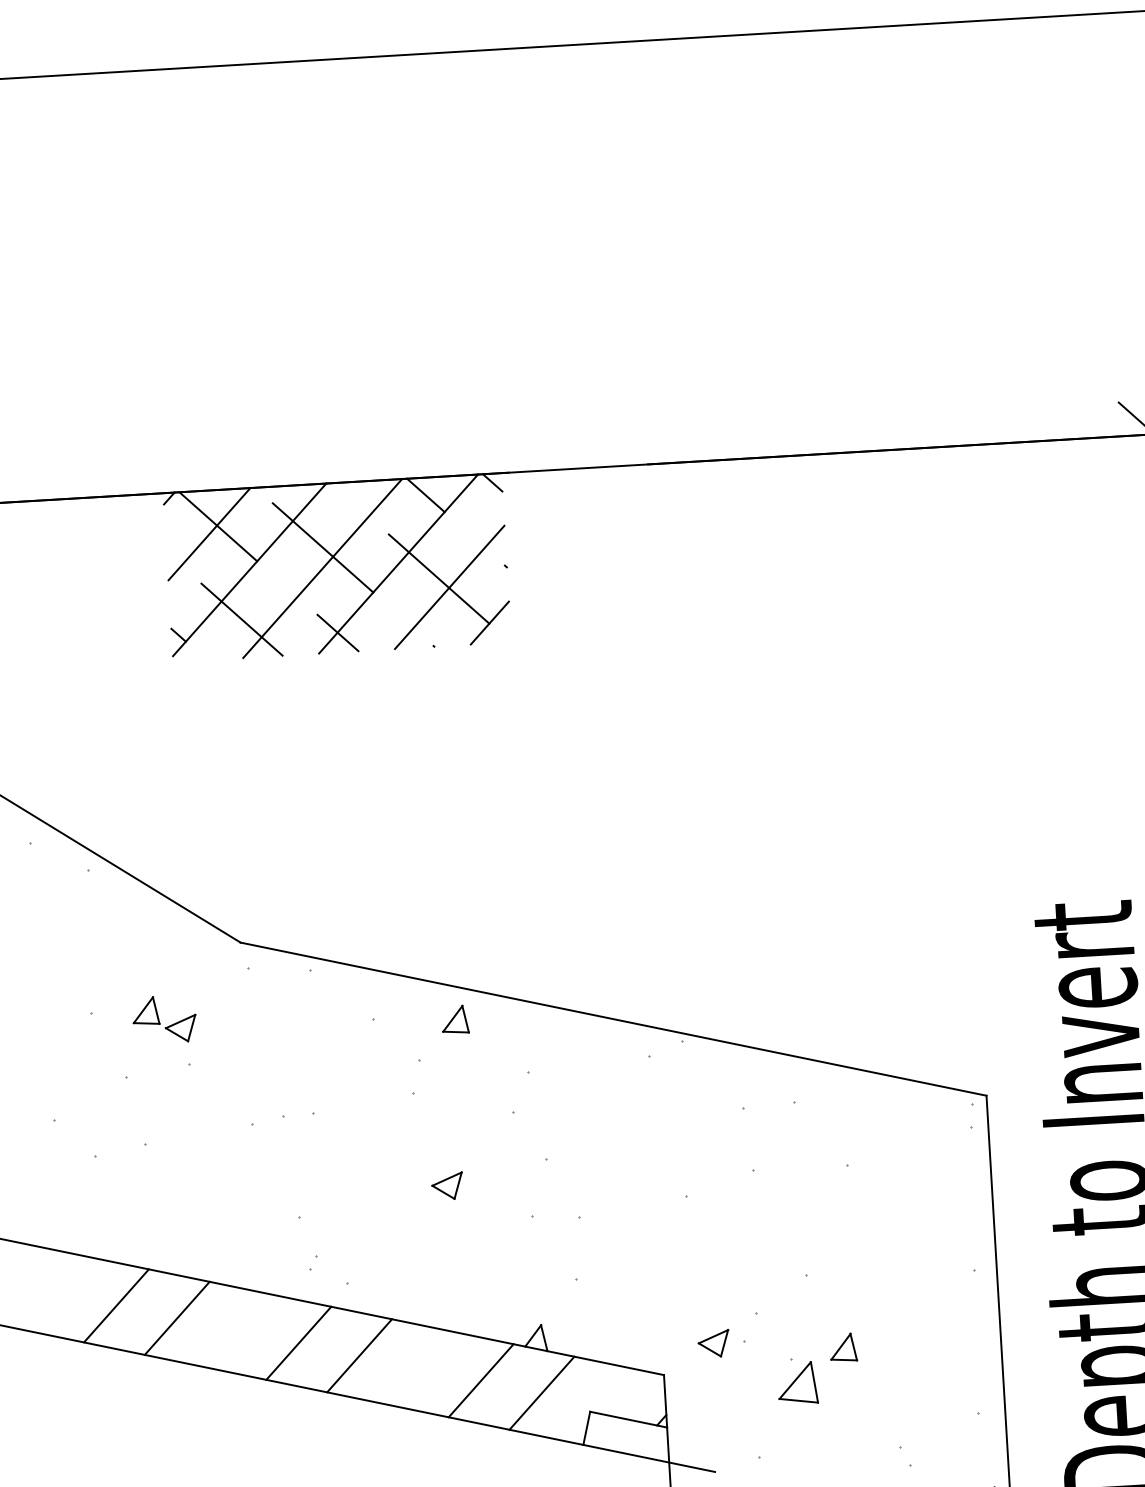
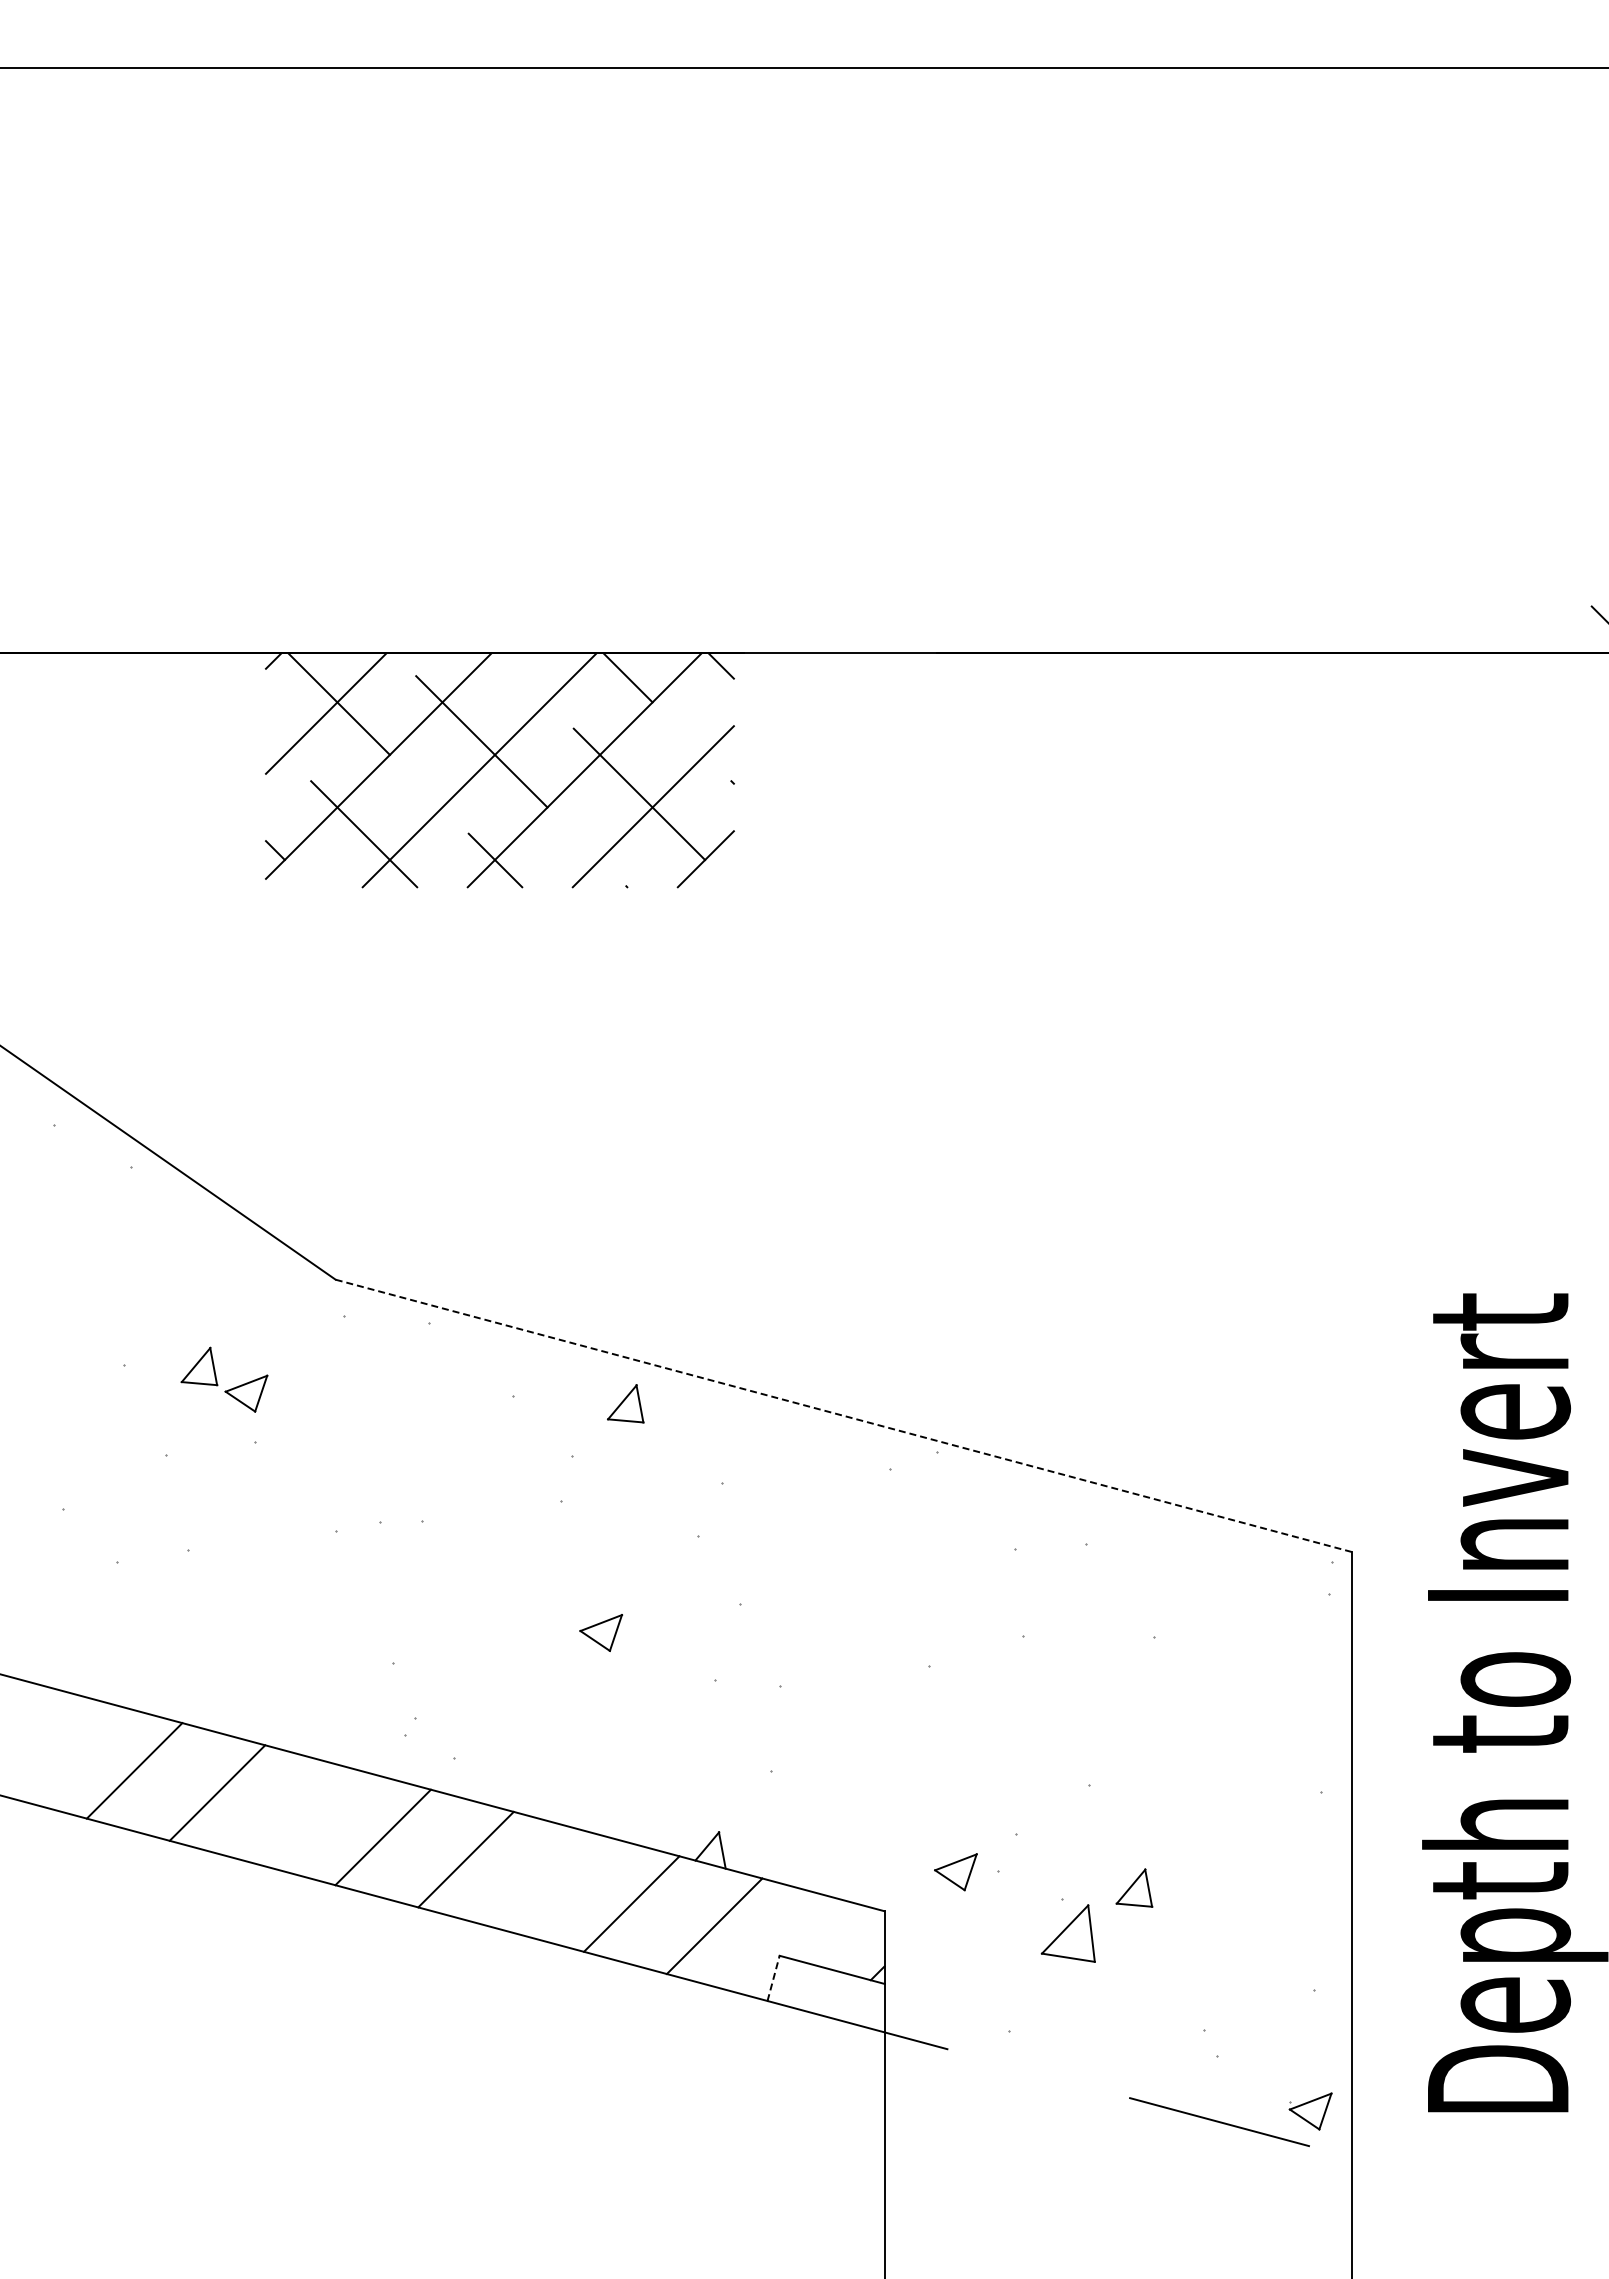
line: (613, 1019) -> (844, 1416), solid -> dashed
line: (586, 1427) -> (773, 1977), solid -> dashed

